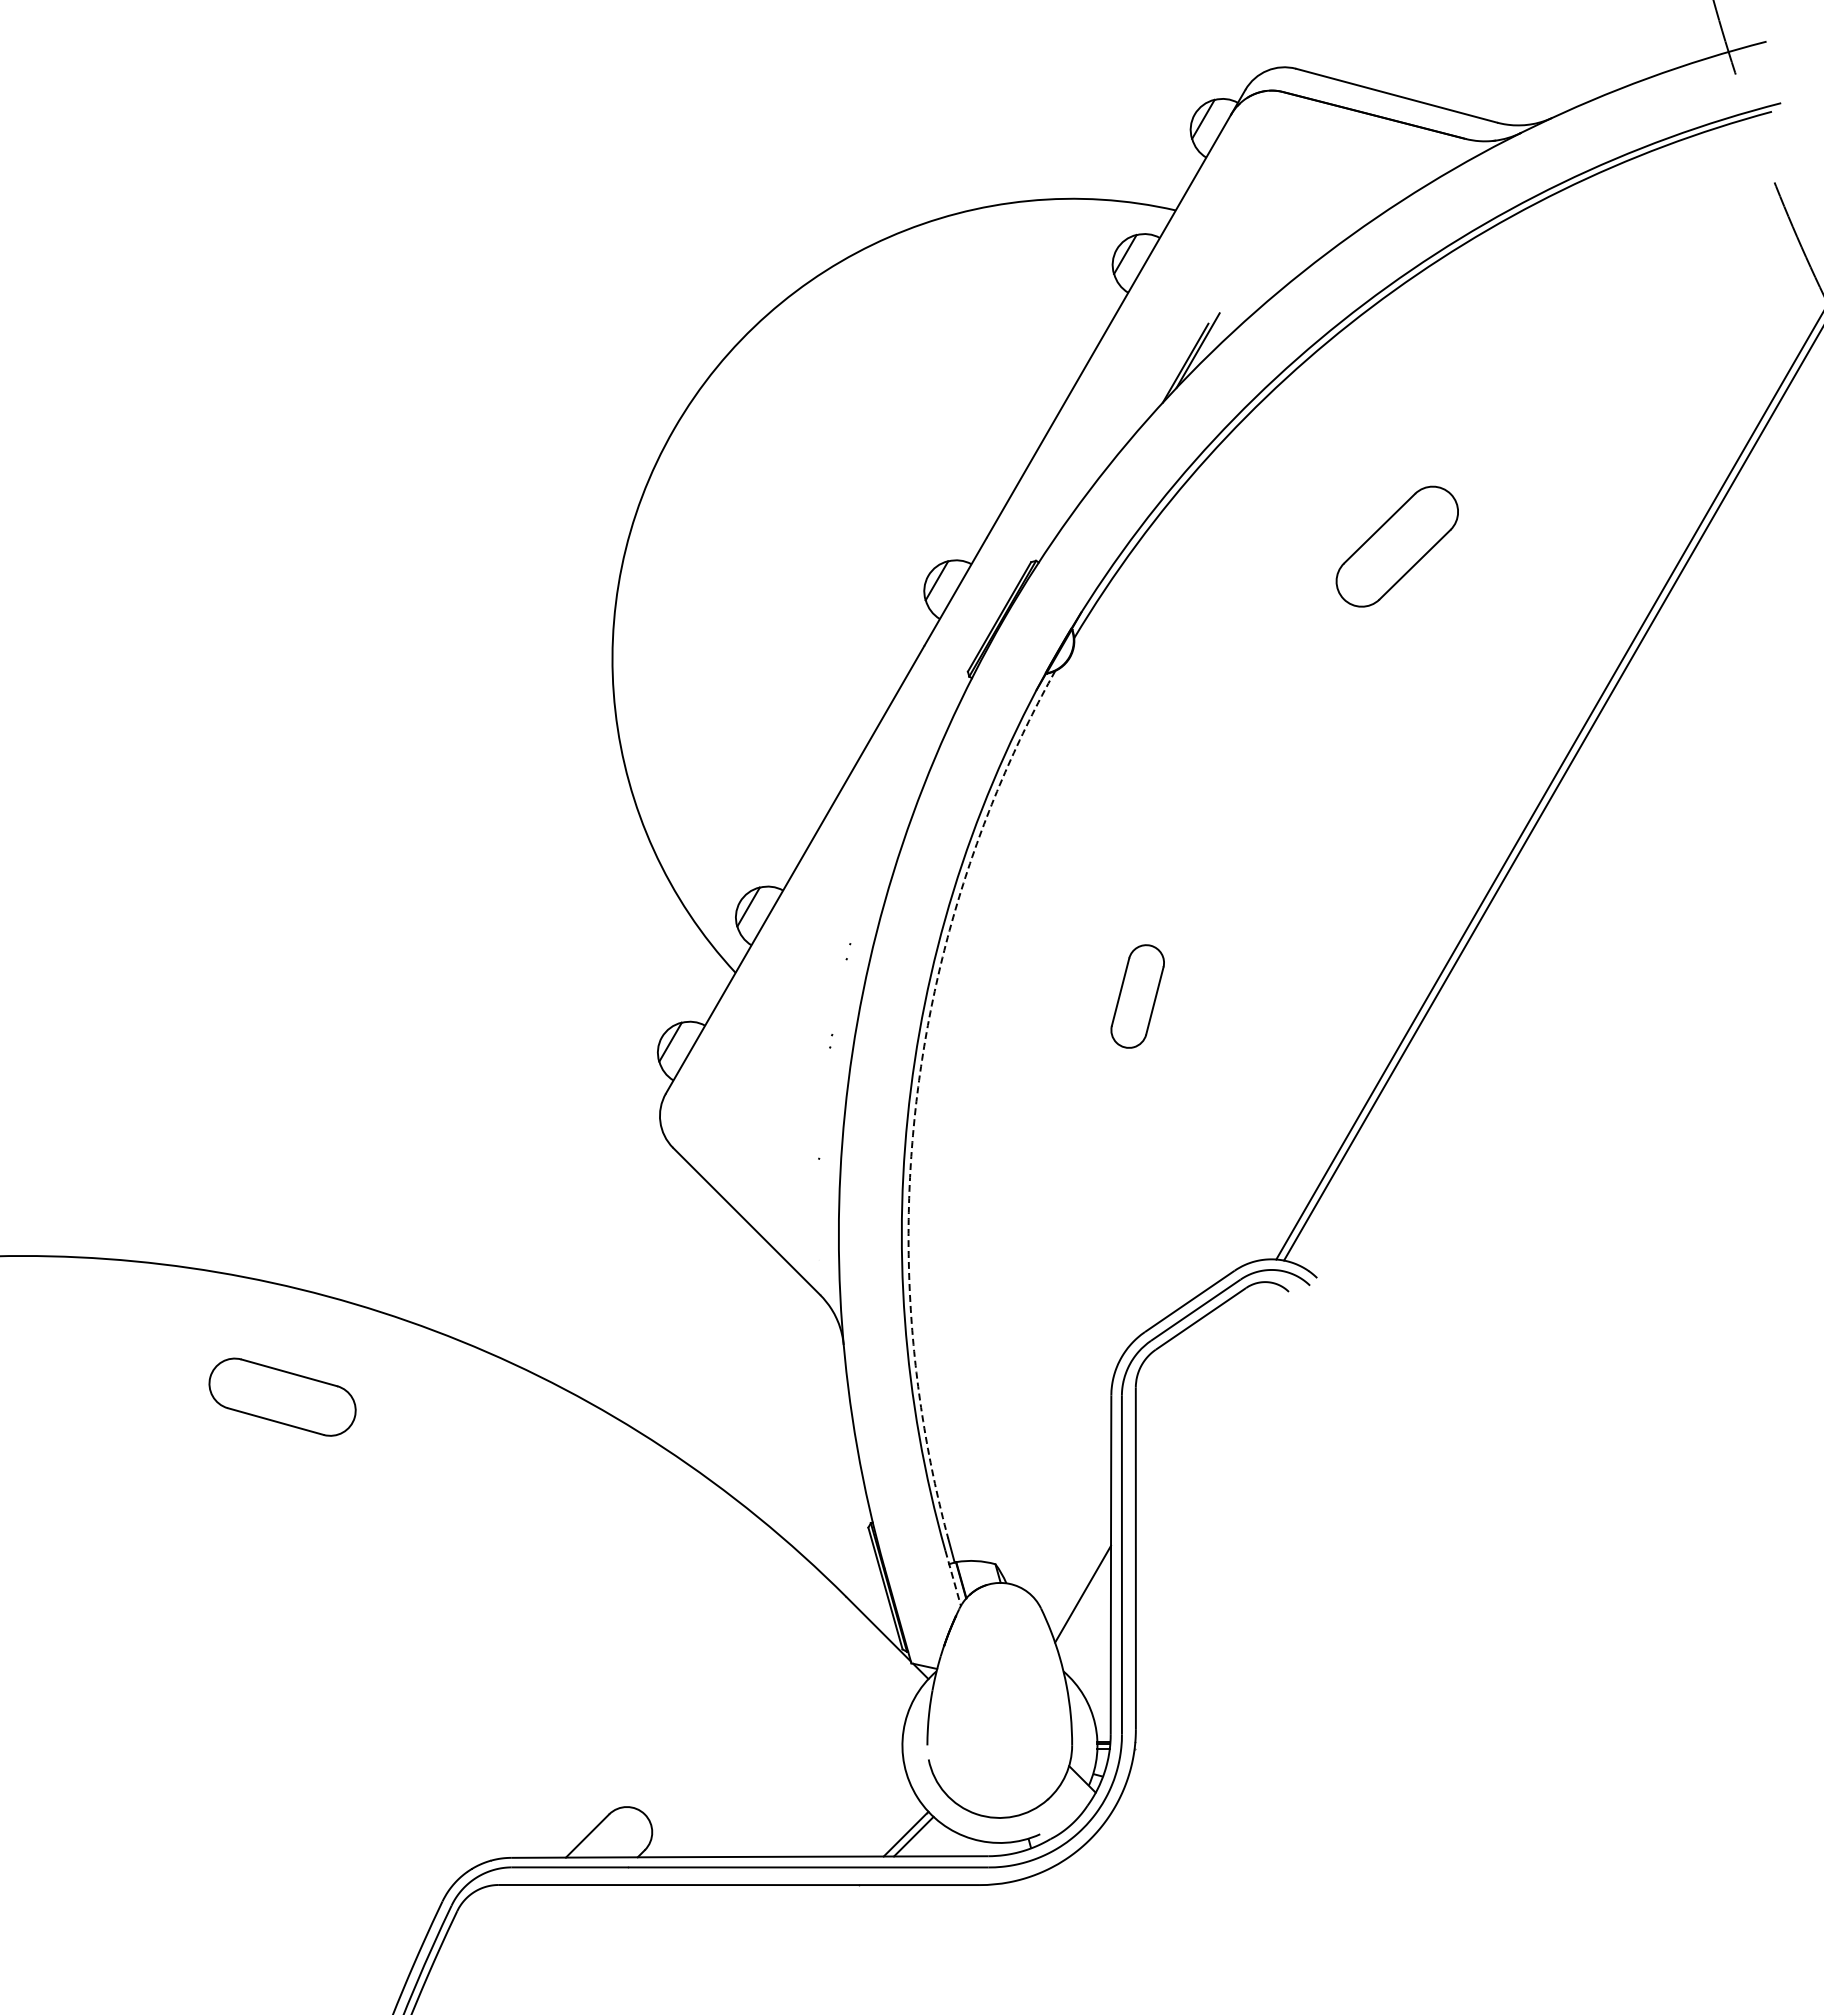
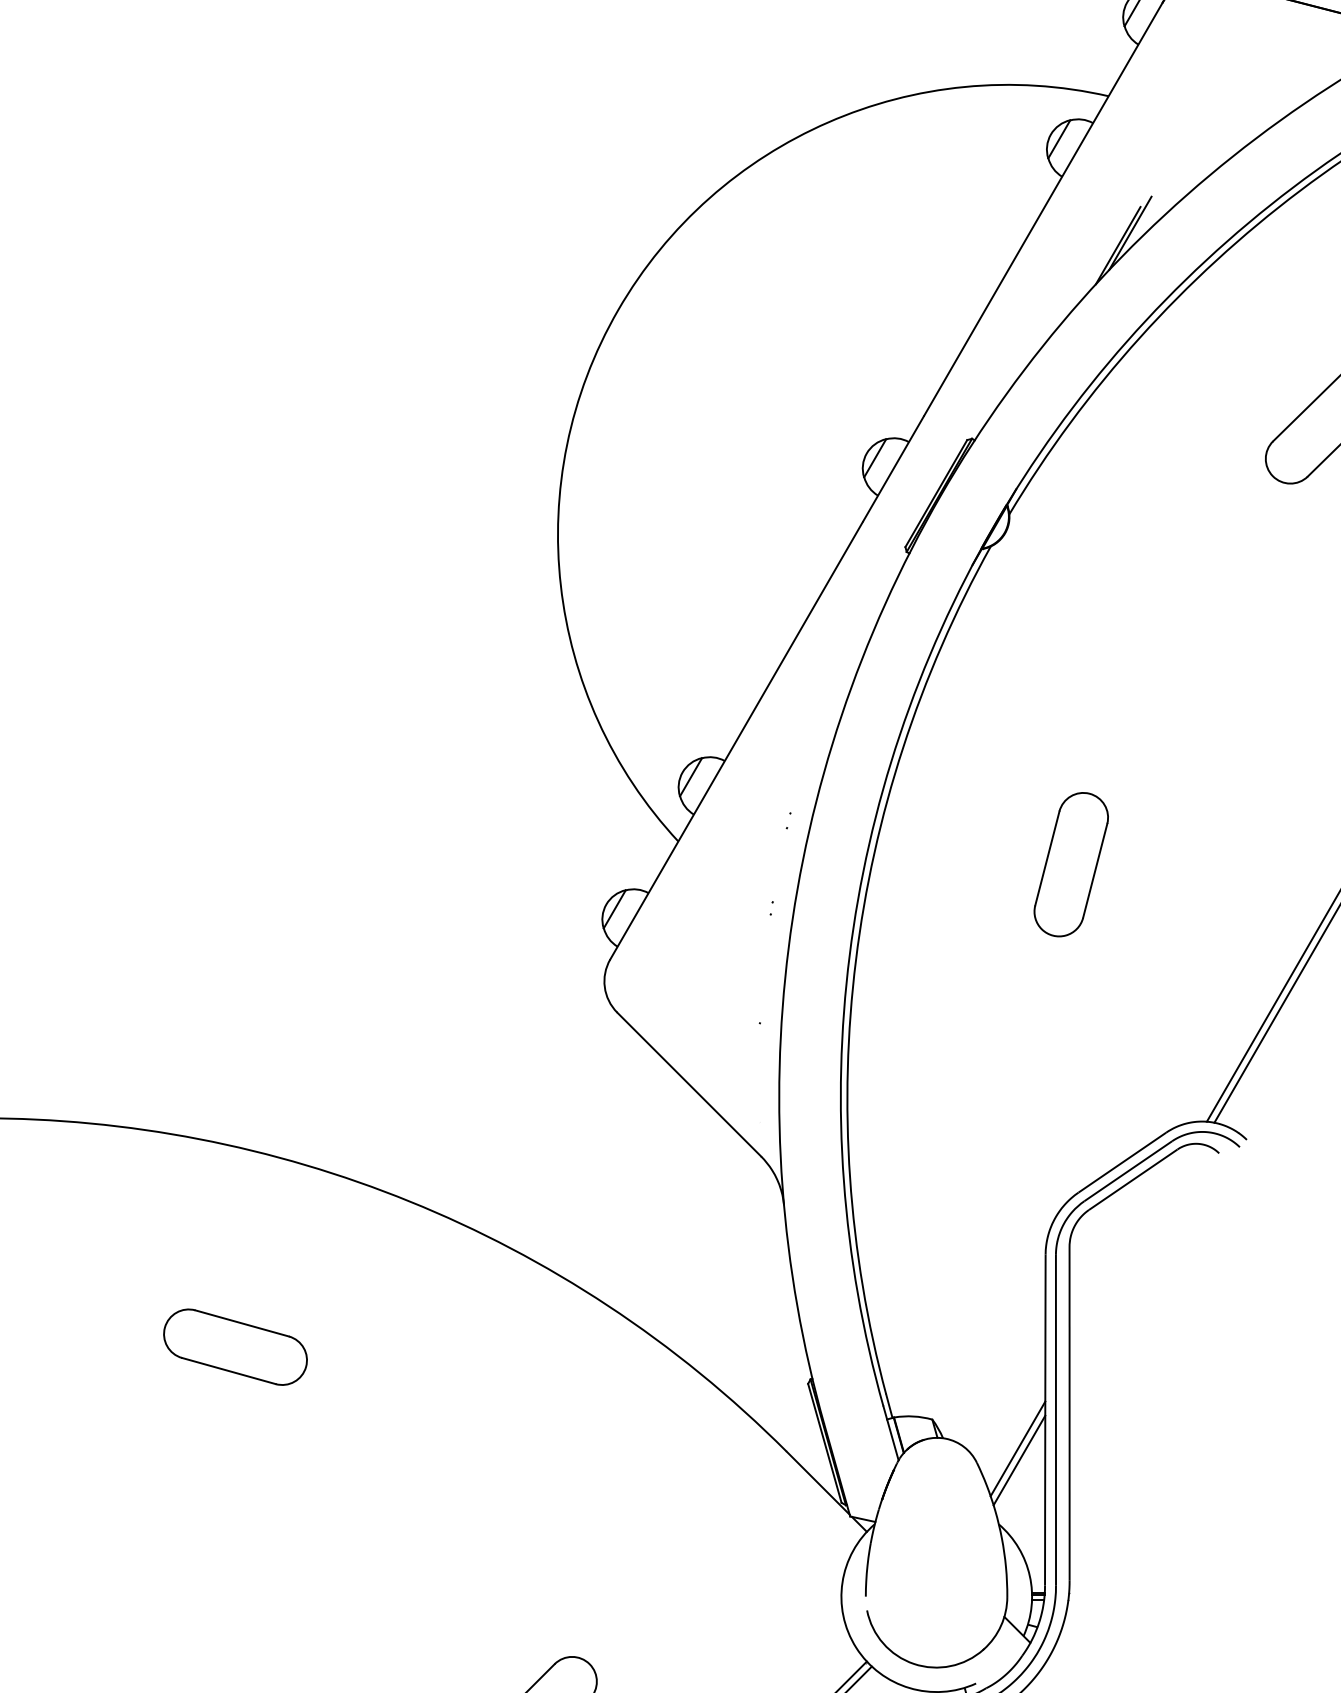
part: (1137, 996) -> (1071, 864), size x1.43
arc: (917, 1094) -> (856, 960), dashed -> solid
part: (282, 1396) -> (235, 1346), moved
line: (953, 1578) -> (891, 1433), dashed -> solid
line: (1084, 1605) -> (1019, 1459), added

